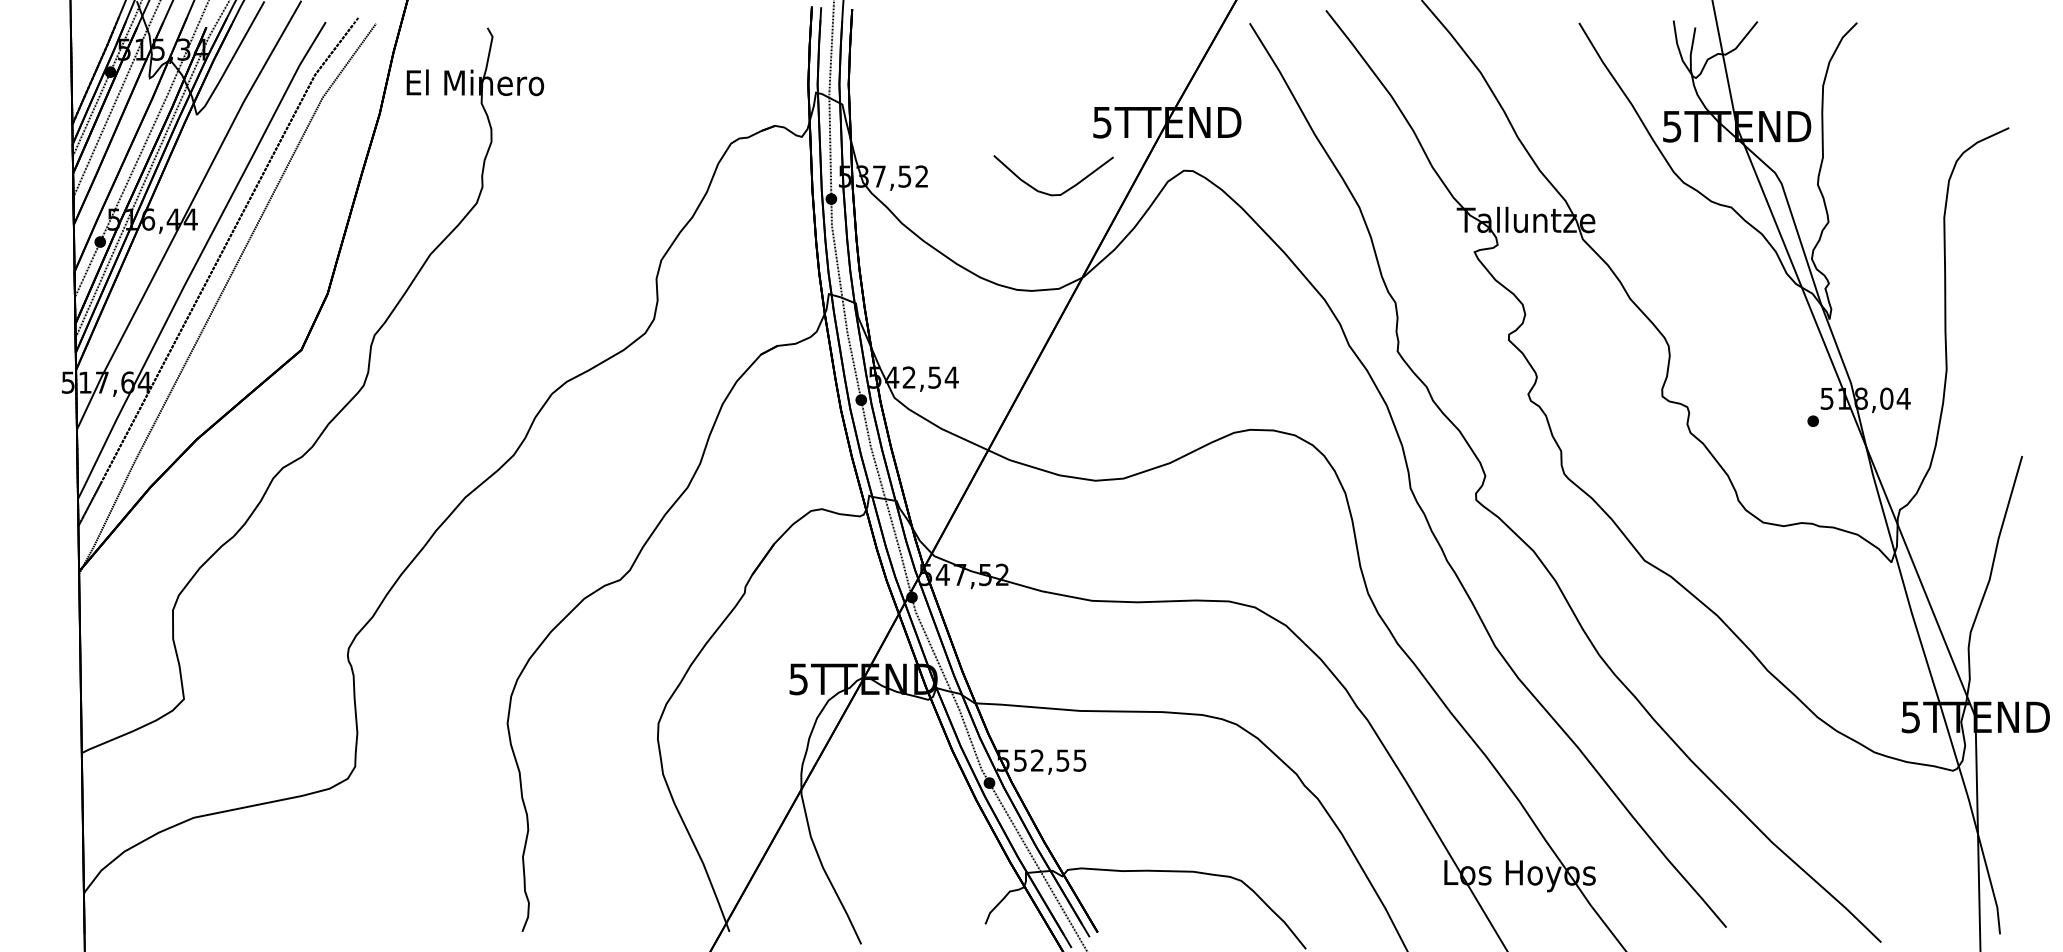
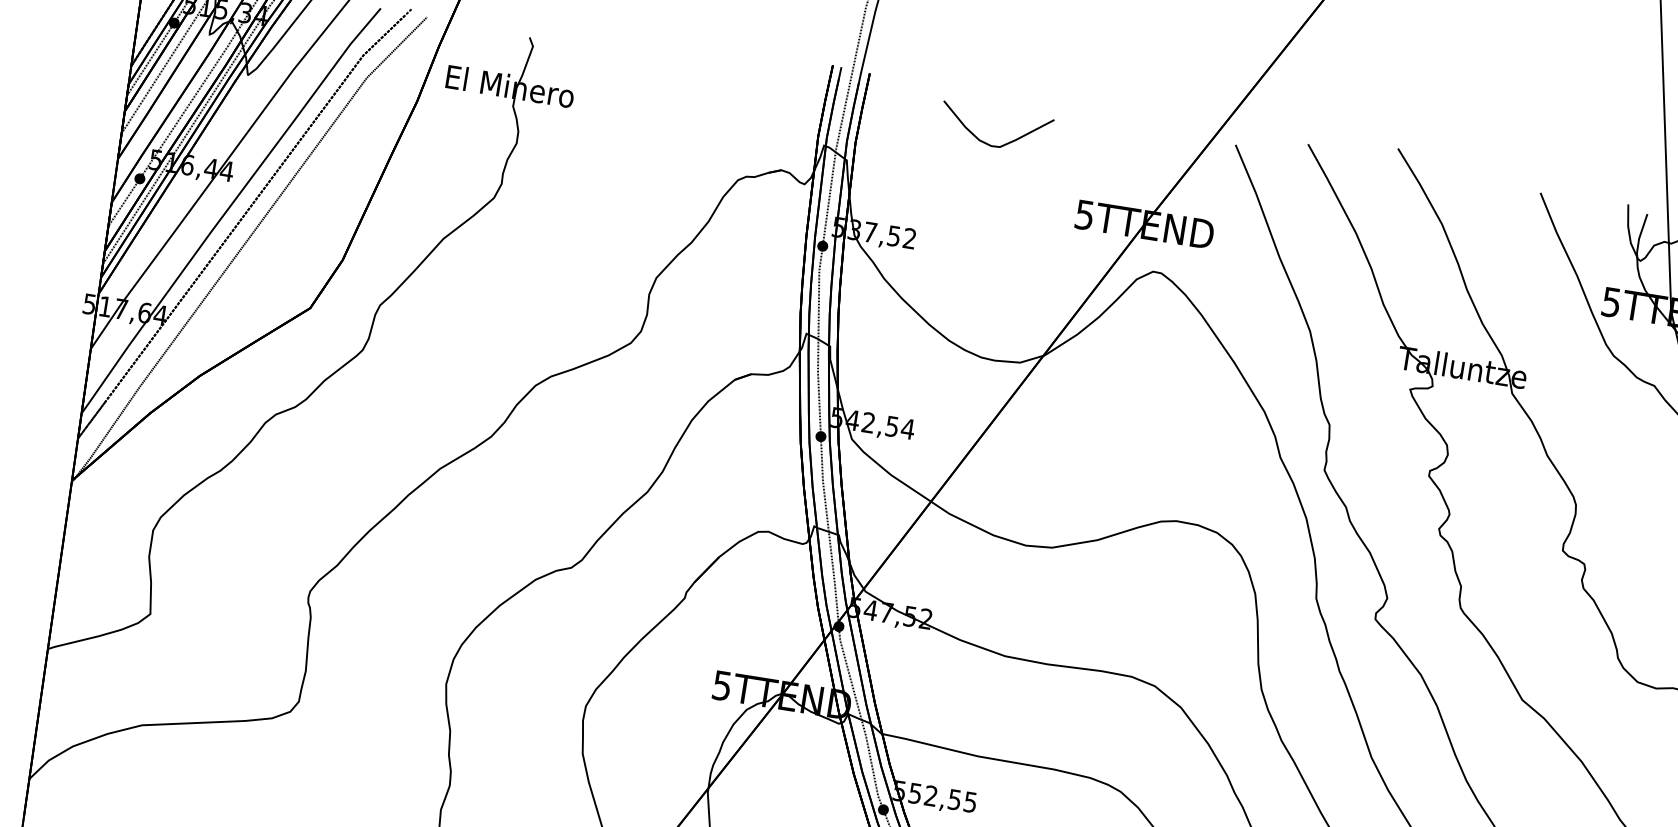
curve: (1046, 192) -> (987, 142), moved

